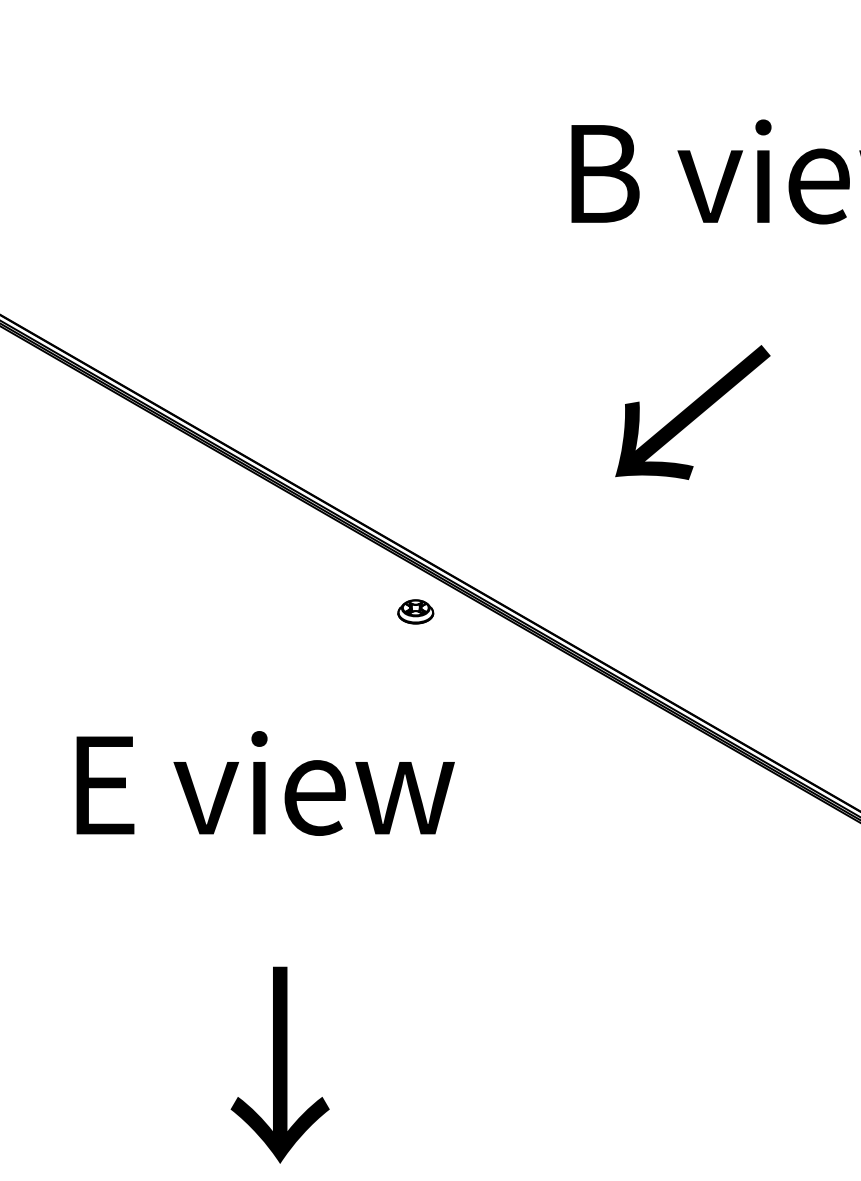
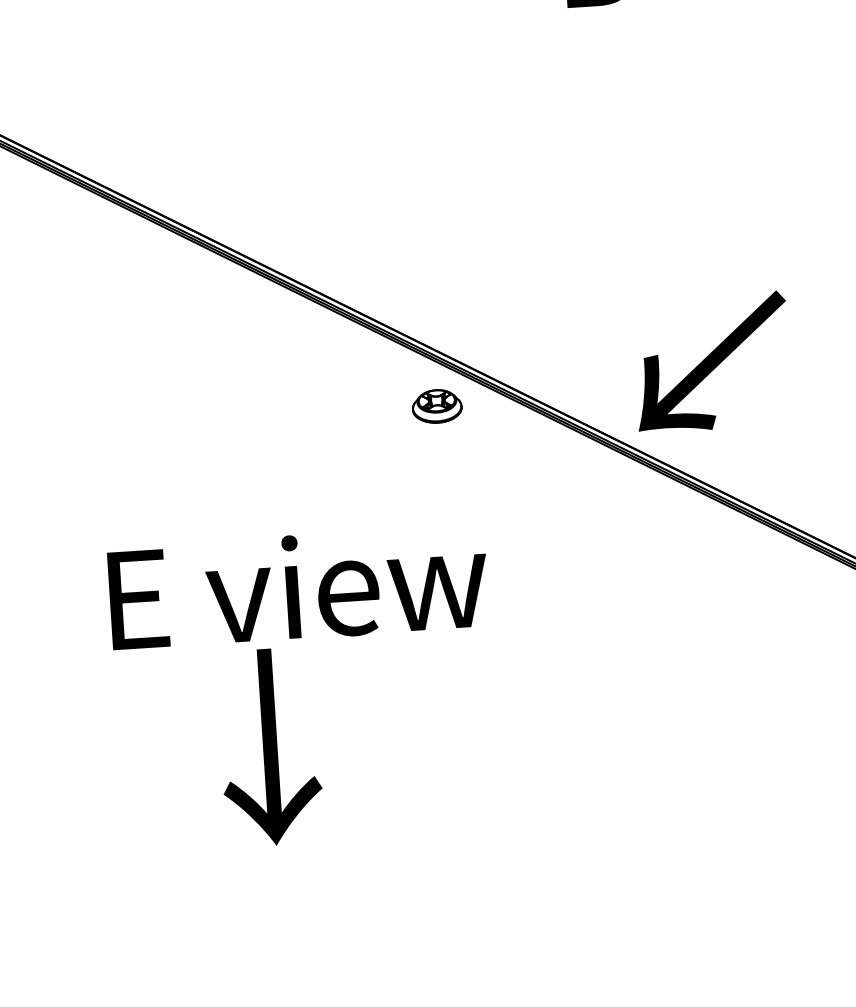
text: (692, 412) -> (711, 362), moved
part: (415, 611) -> (436, 406), size x1.4
text: (279, 1064) -> (269, 746), moved

